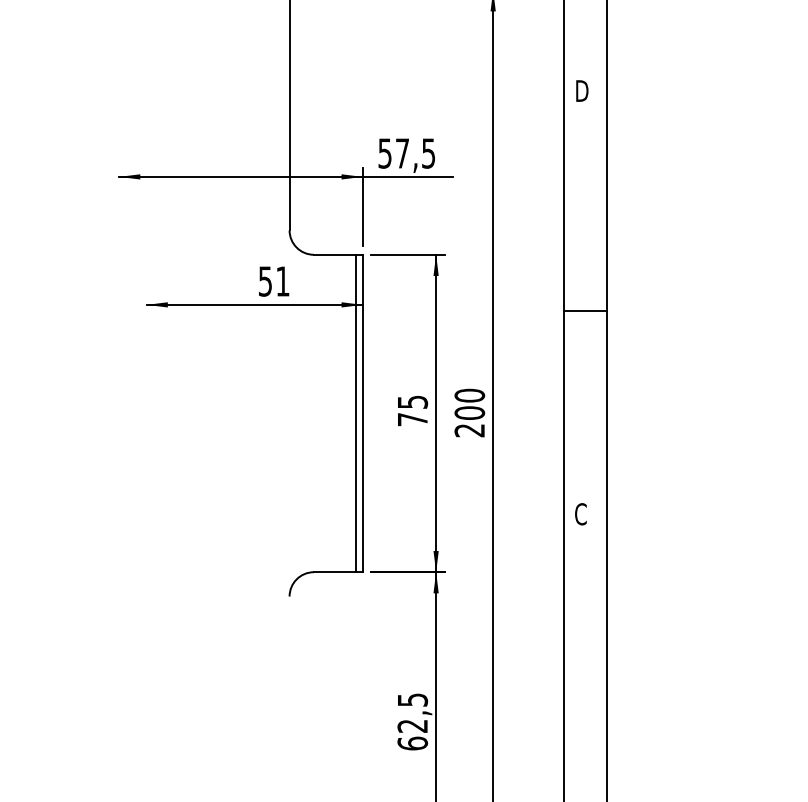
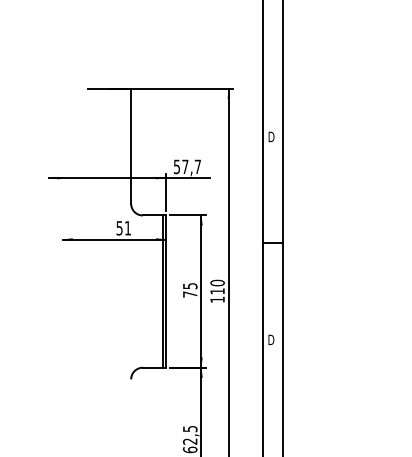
text: (427, 152) -> (197, 166), 57,5 -> 57,7
text: (469, 421) -> (217, 295), 200 -> 110
text: (582, 513) -> (271, 339), C -> D

